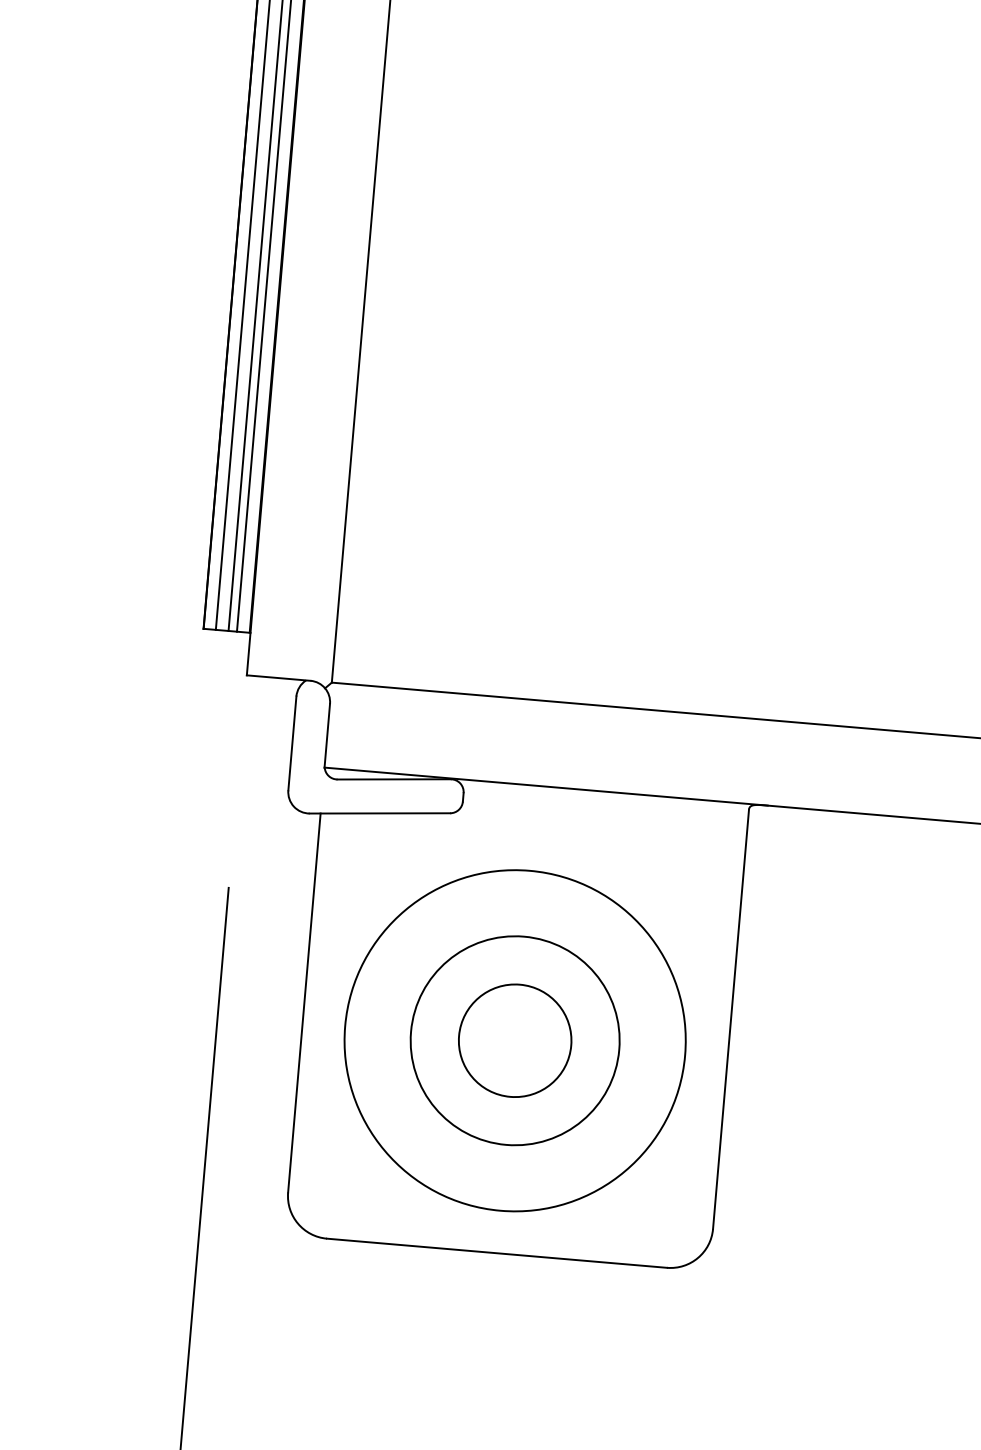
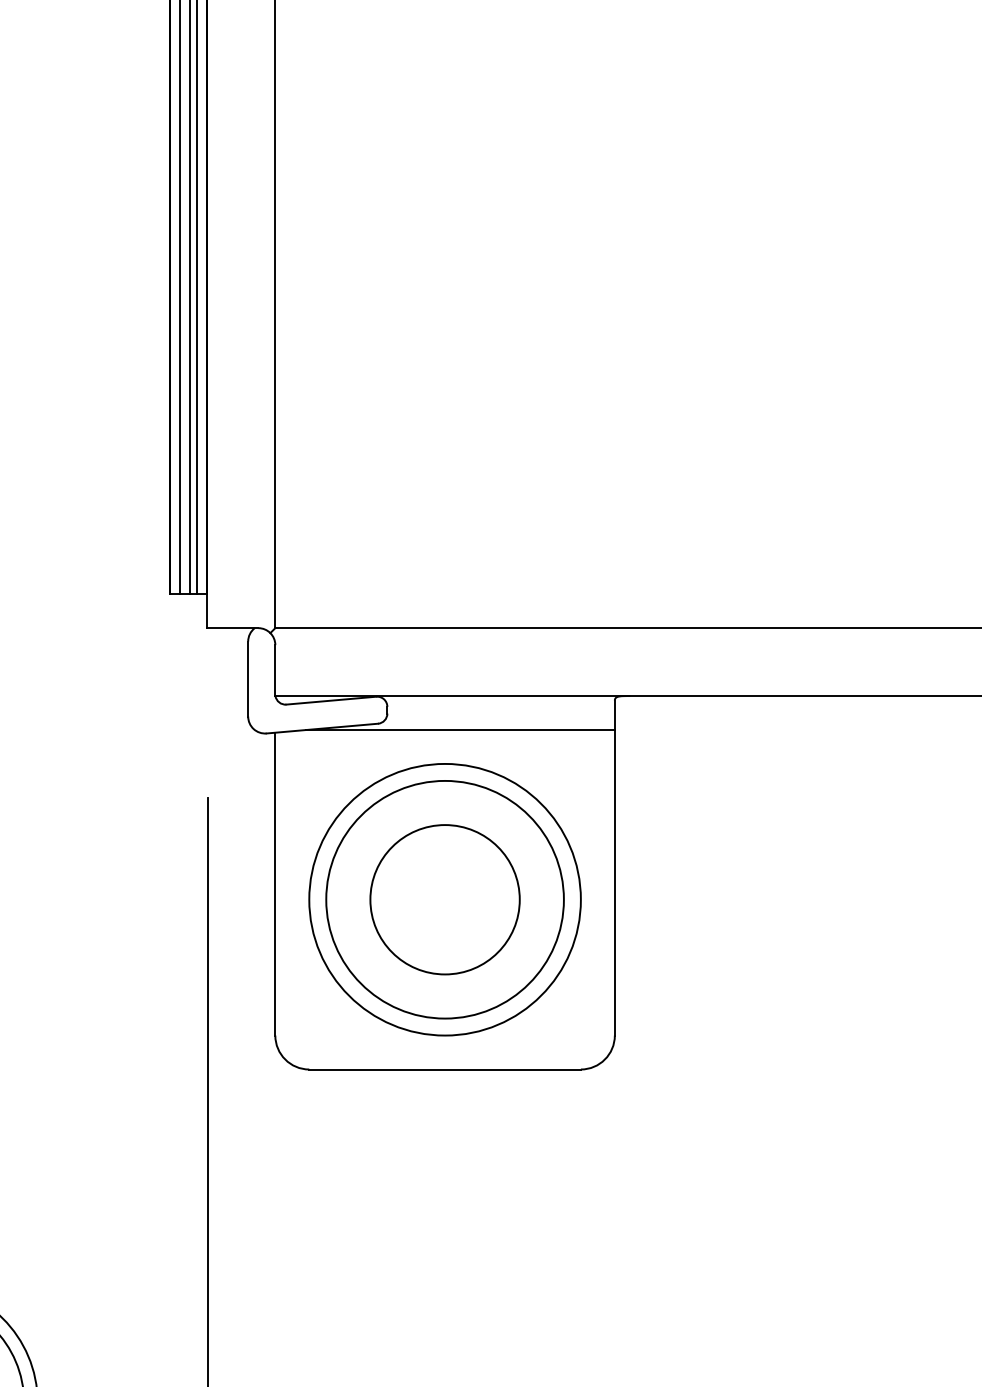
line: (552, 830) -> (460, 730), added
circle: (514, 1040) -> (444, 899), size x1.43
circle: (514, 1040) -> (444, 899), size x1.67

